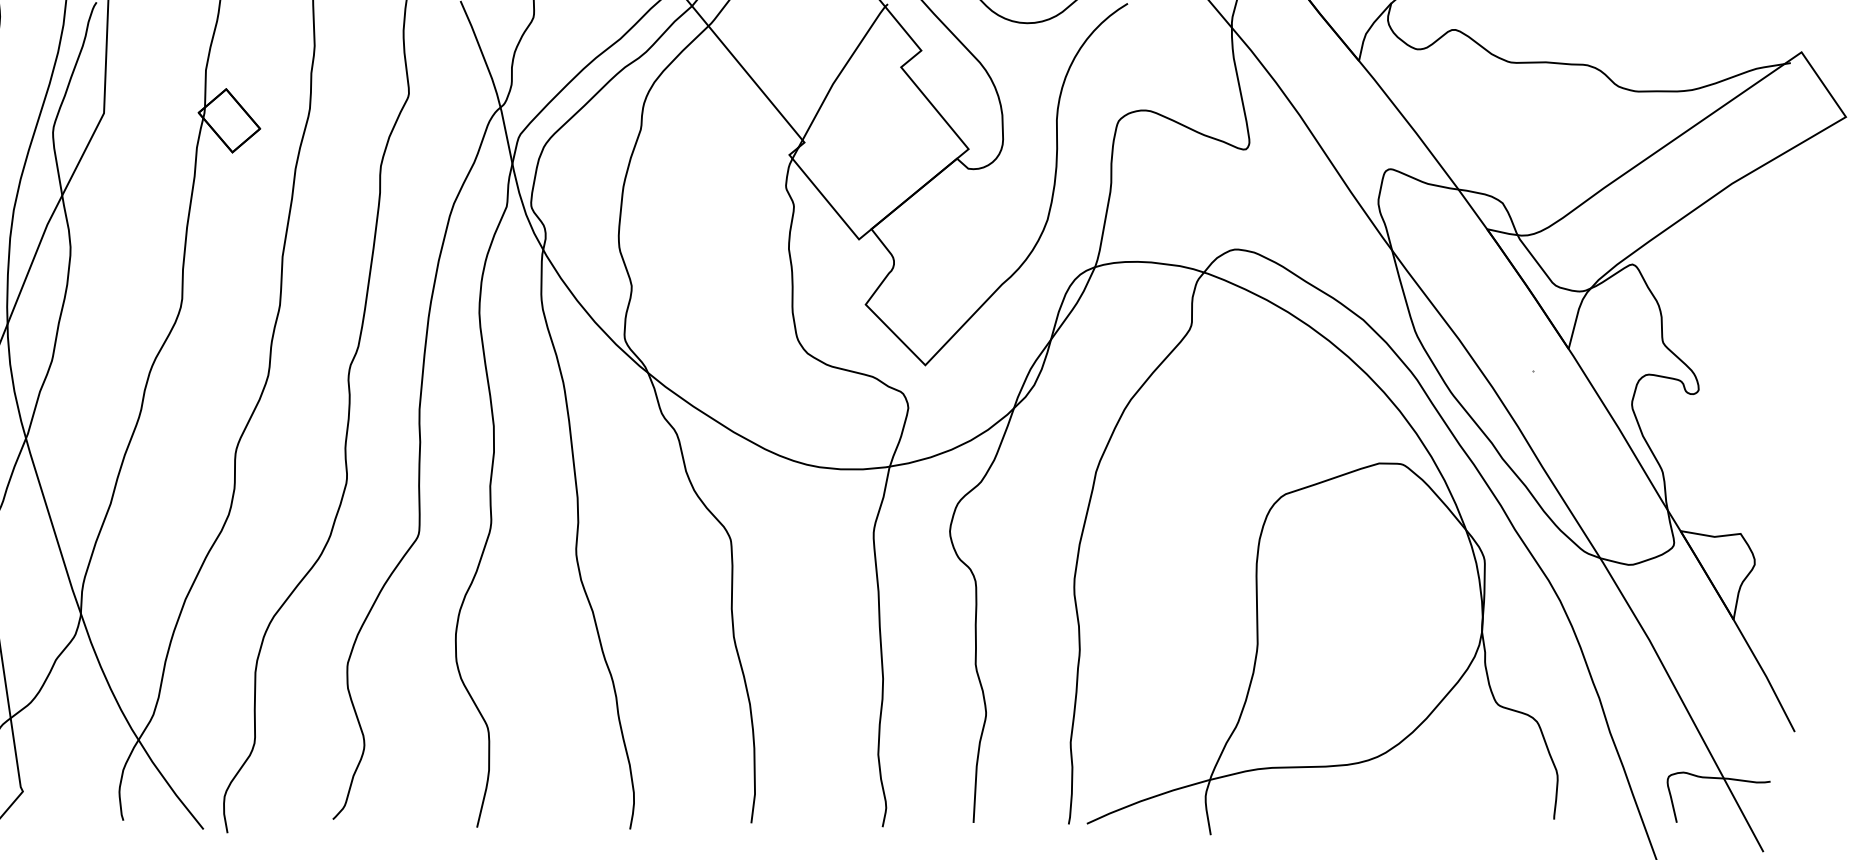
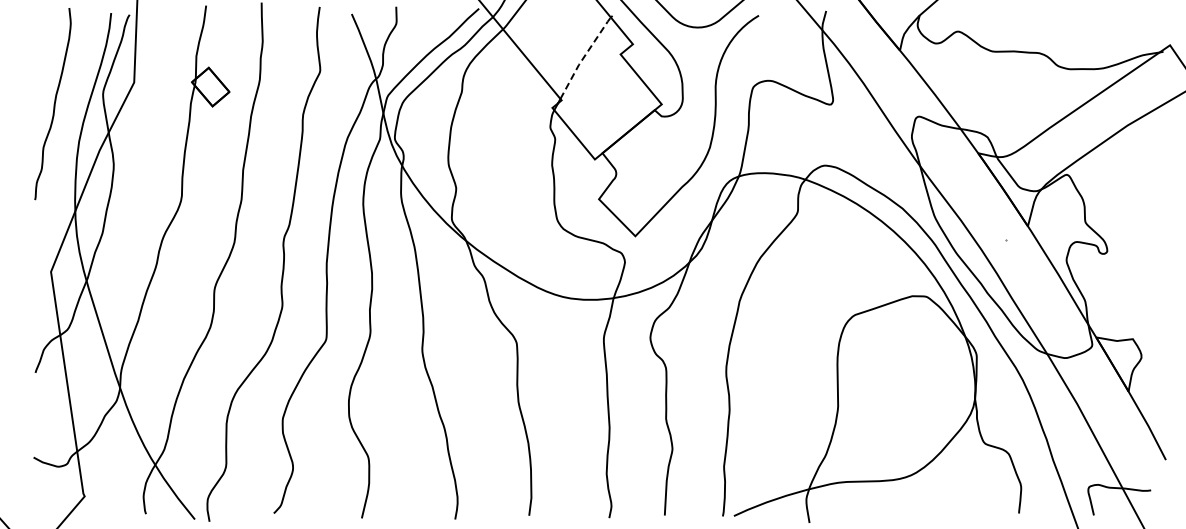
line: (841, 70) -> (584, 56), solid -> dashed

